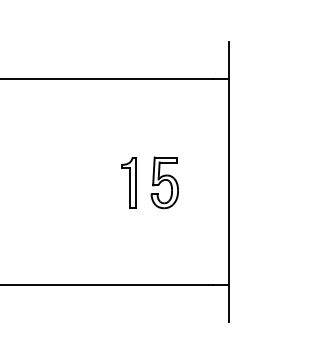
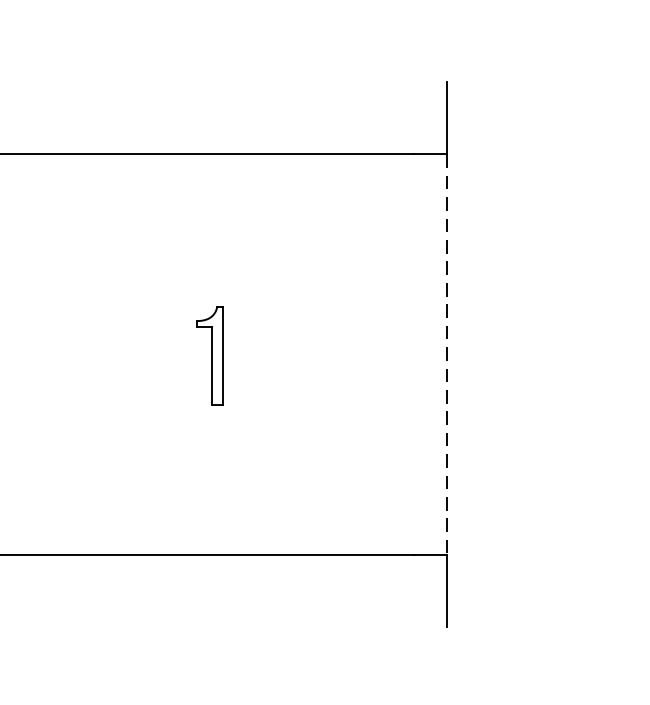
part: (128, 182) -> (209, 355), moved
part: (164, 182) -> (320, 355), removed
line: (229, 182) -> (446, 355), solid -> dashed

